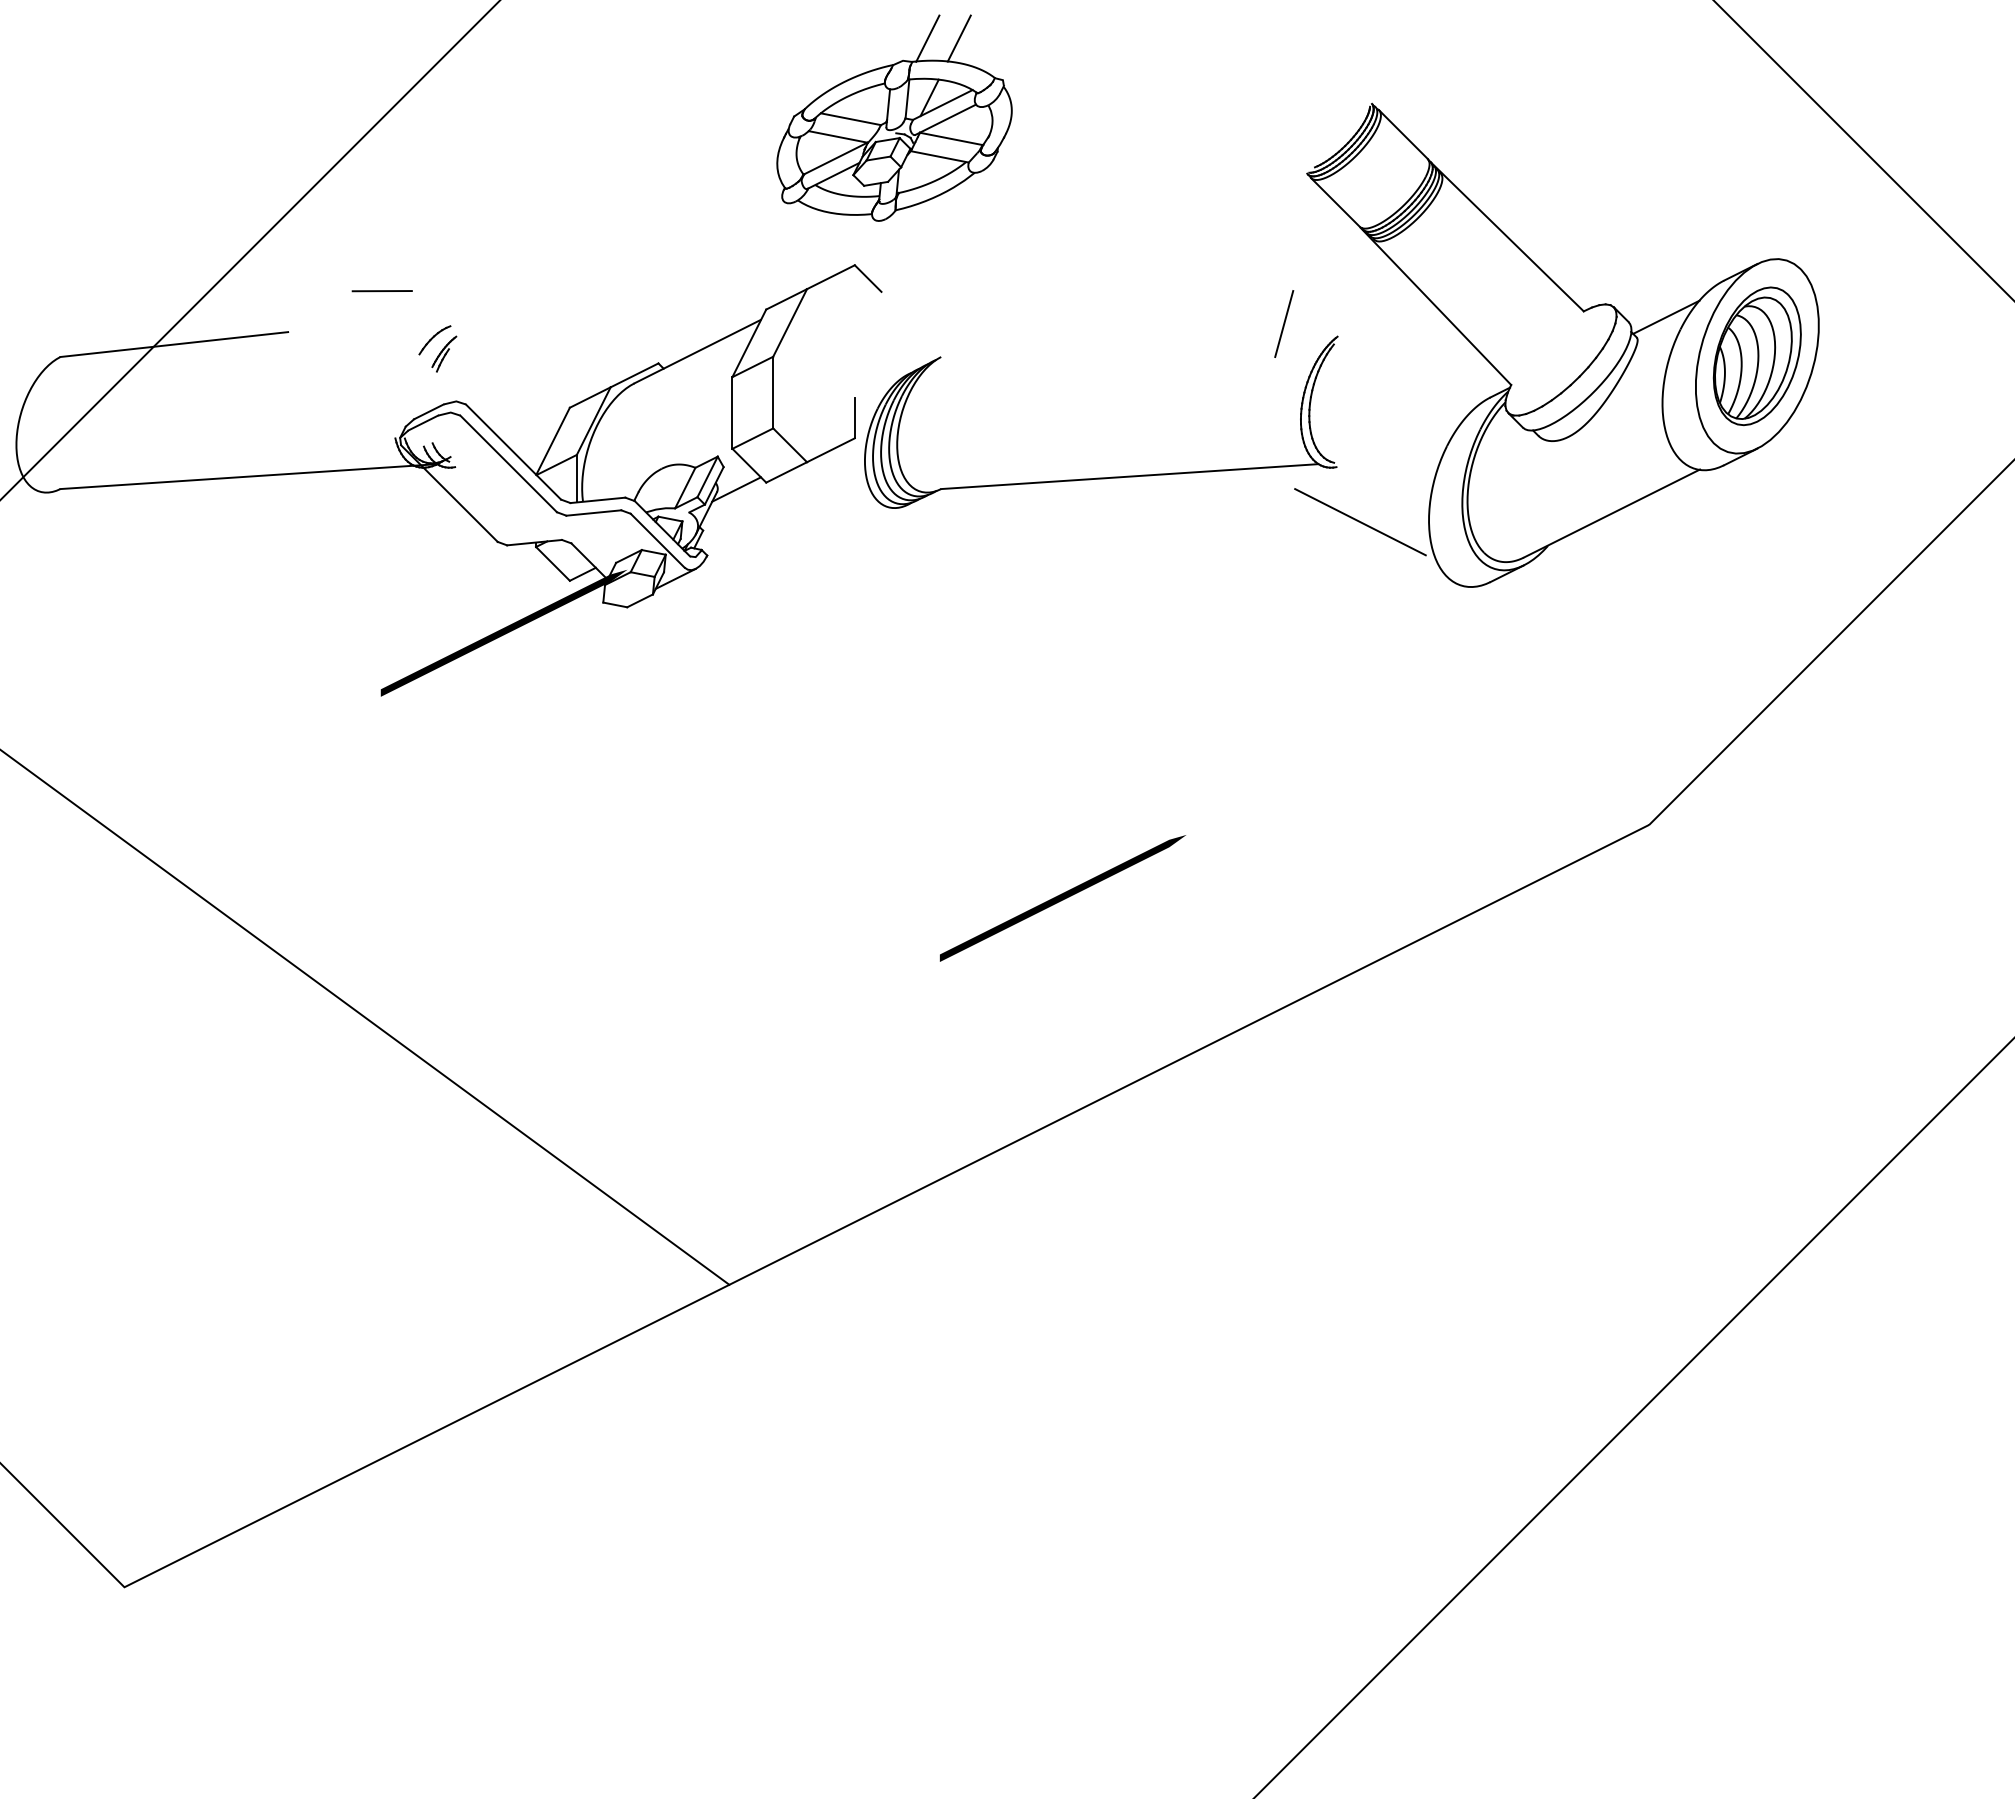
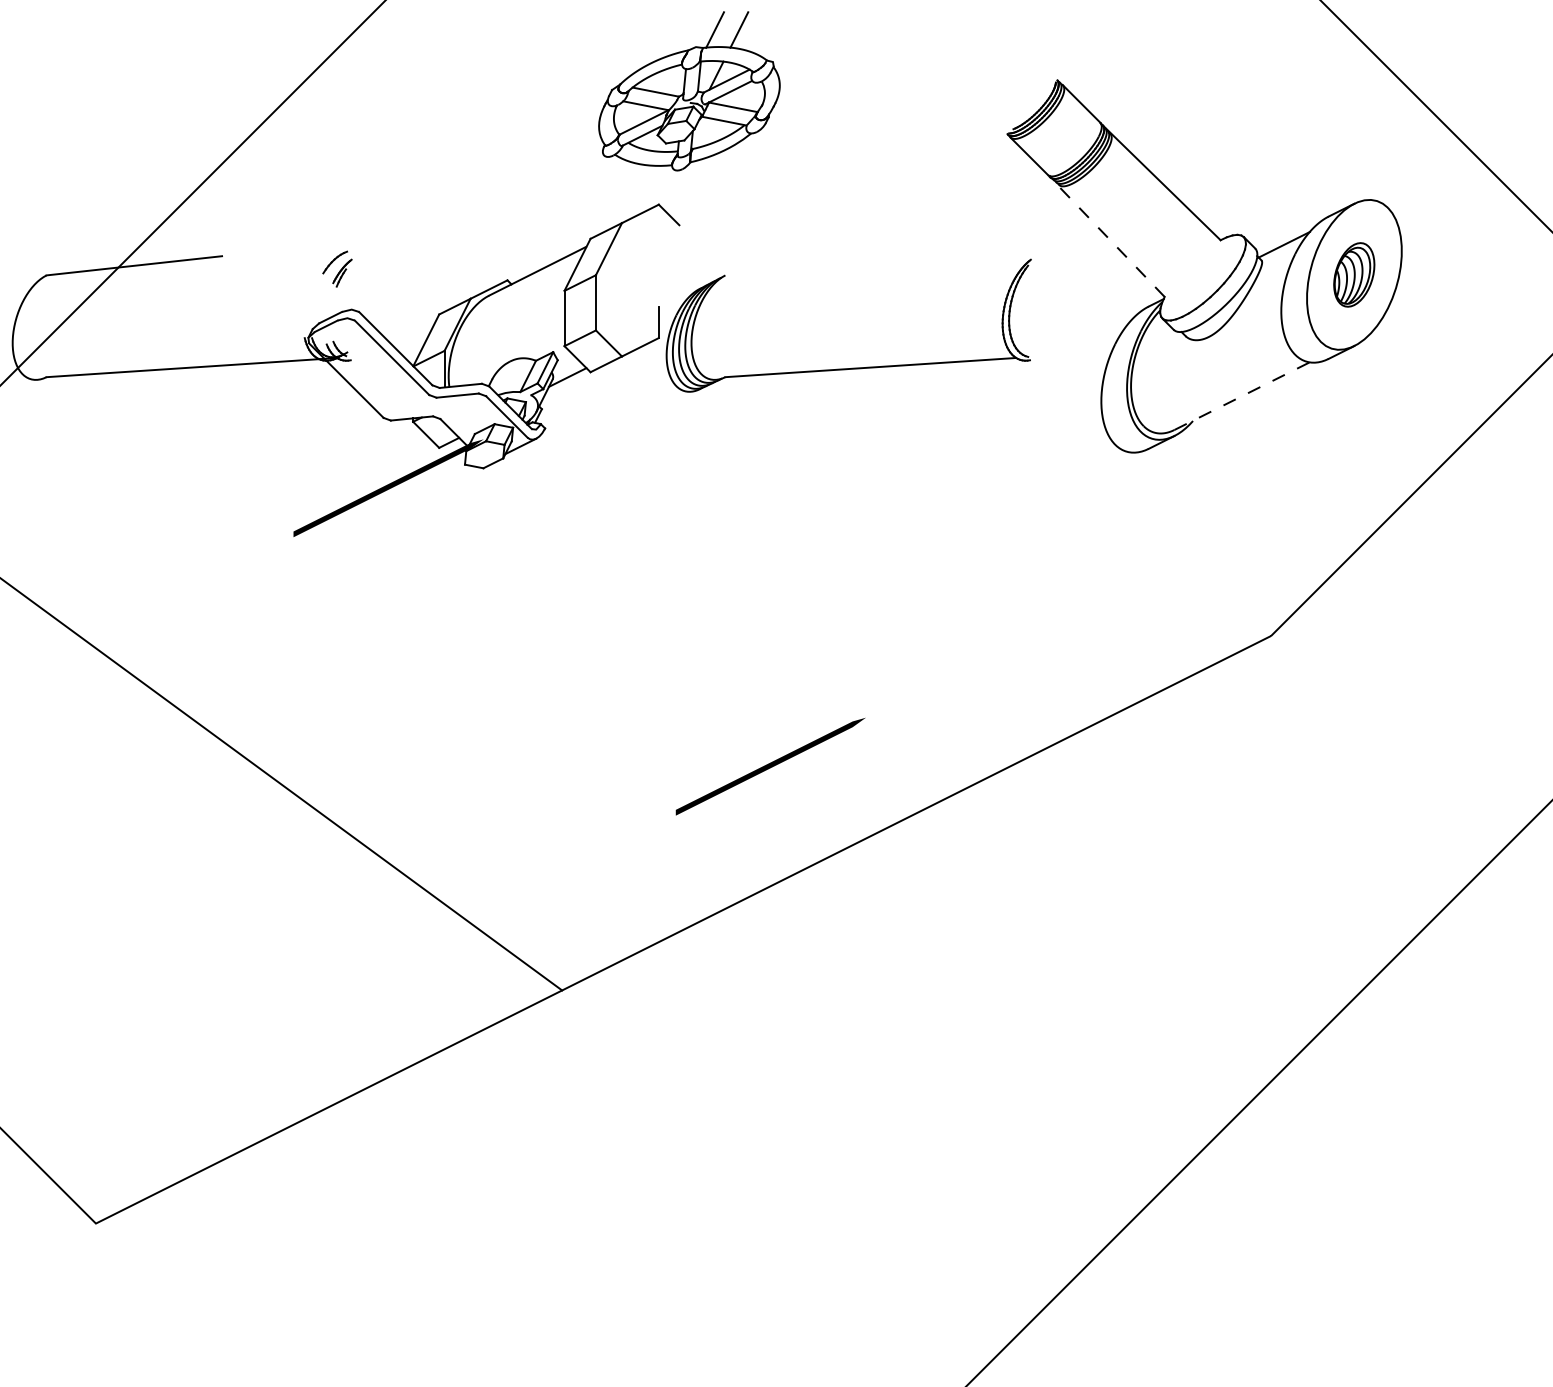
line: (381, 291) -> (294, 224), removed
line: (1436, 306) -> (1107, 236), solid -> dashed
line: (1284, 324) -> (989, 250), removed
part: (1756, 356) -> (1353, 275), size x0.6
line: (1612, 513) -> (1242, 396), solid -> dashed
line: (1360, 522) -> (1048, 402), removed
line: (1062, 898) -> (770, 766), moved

